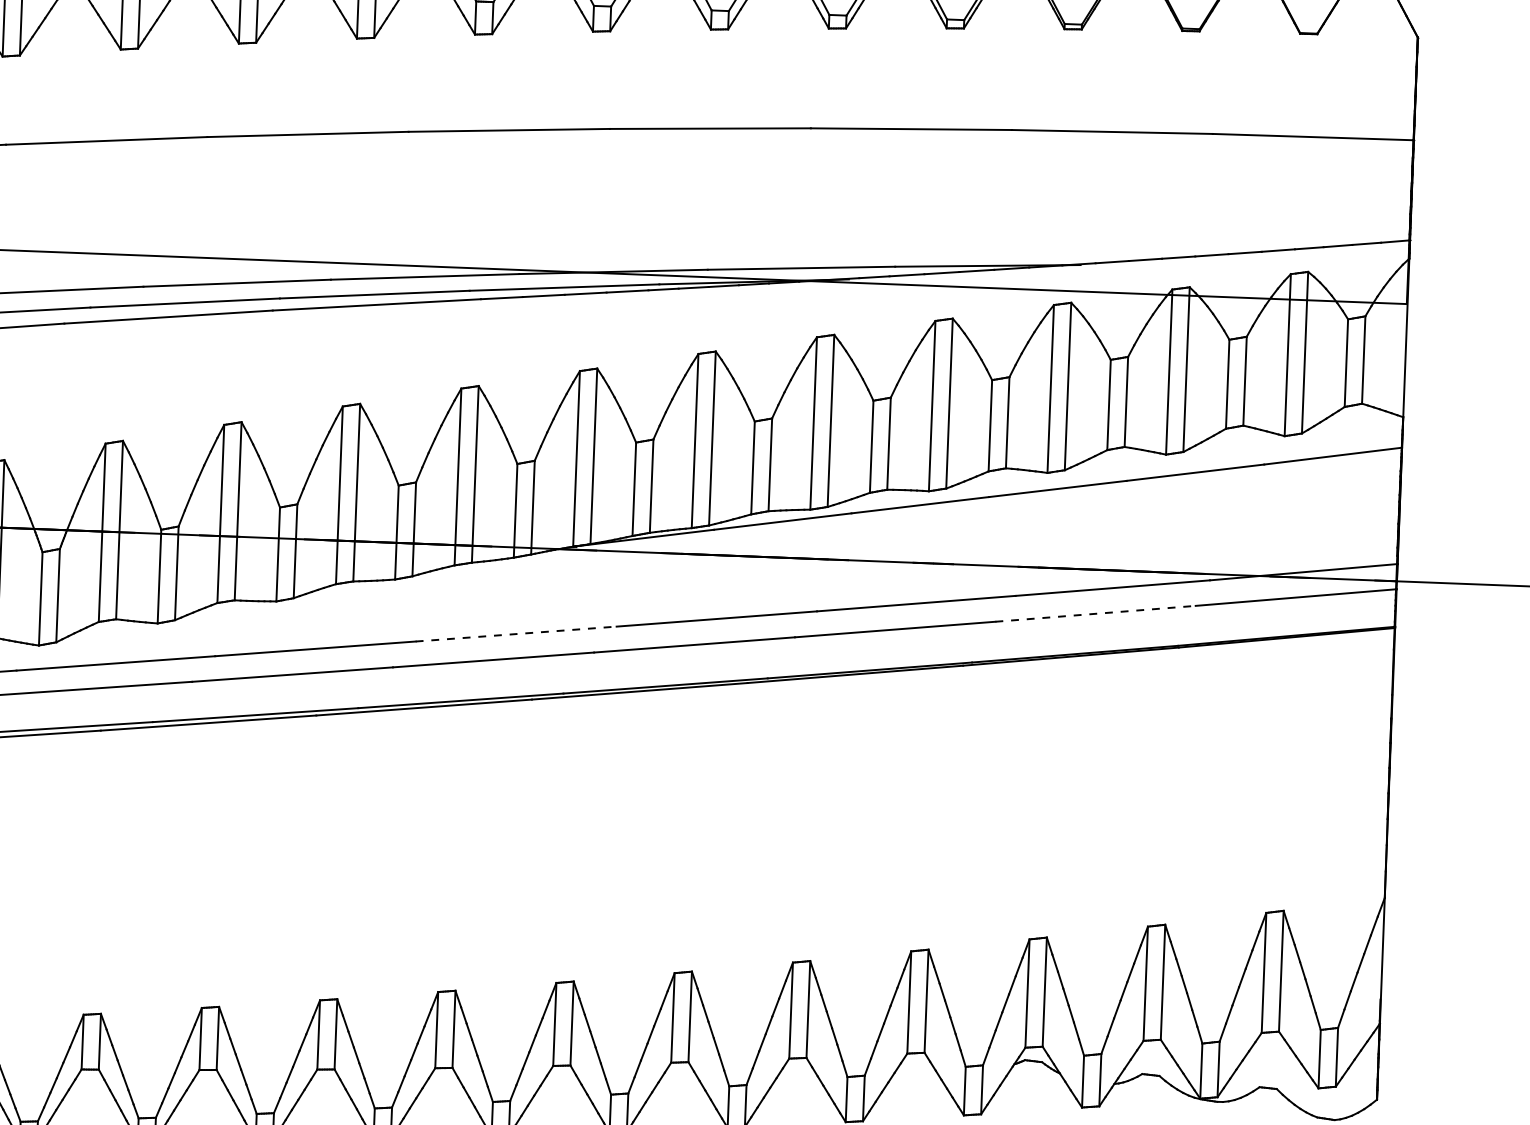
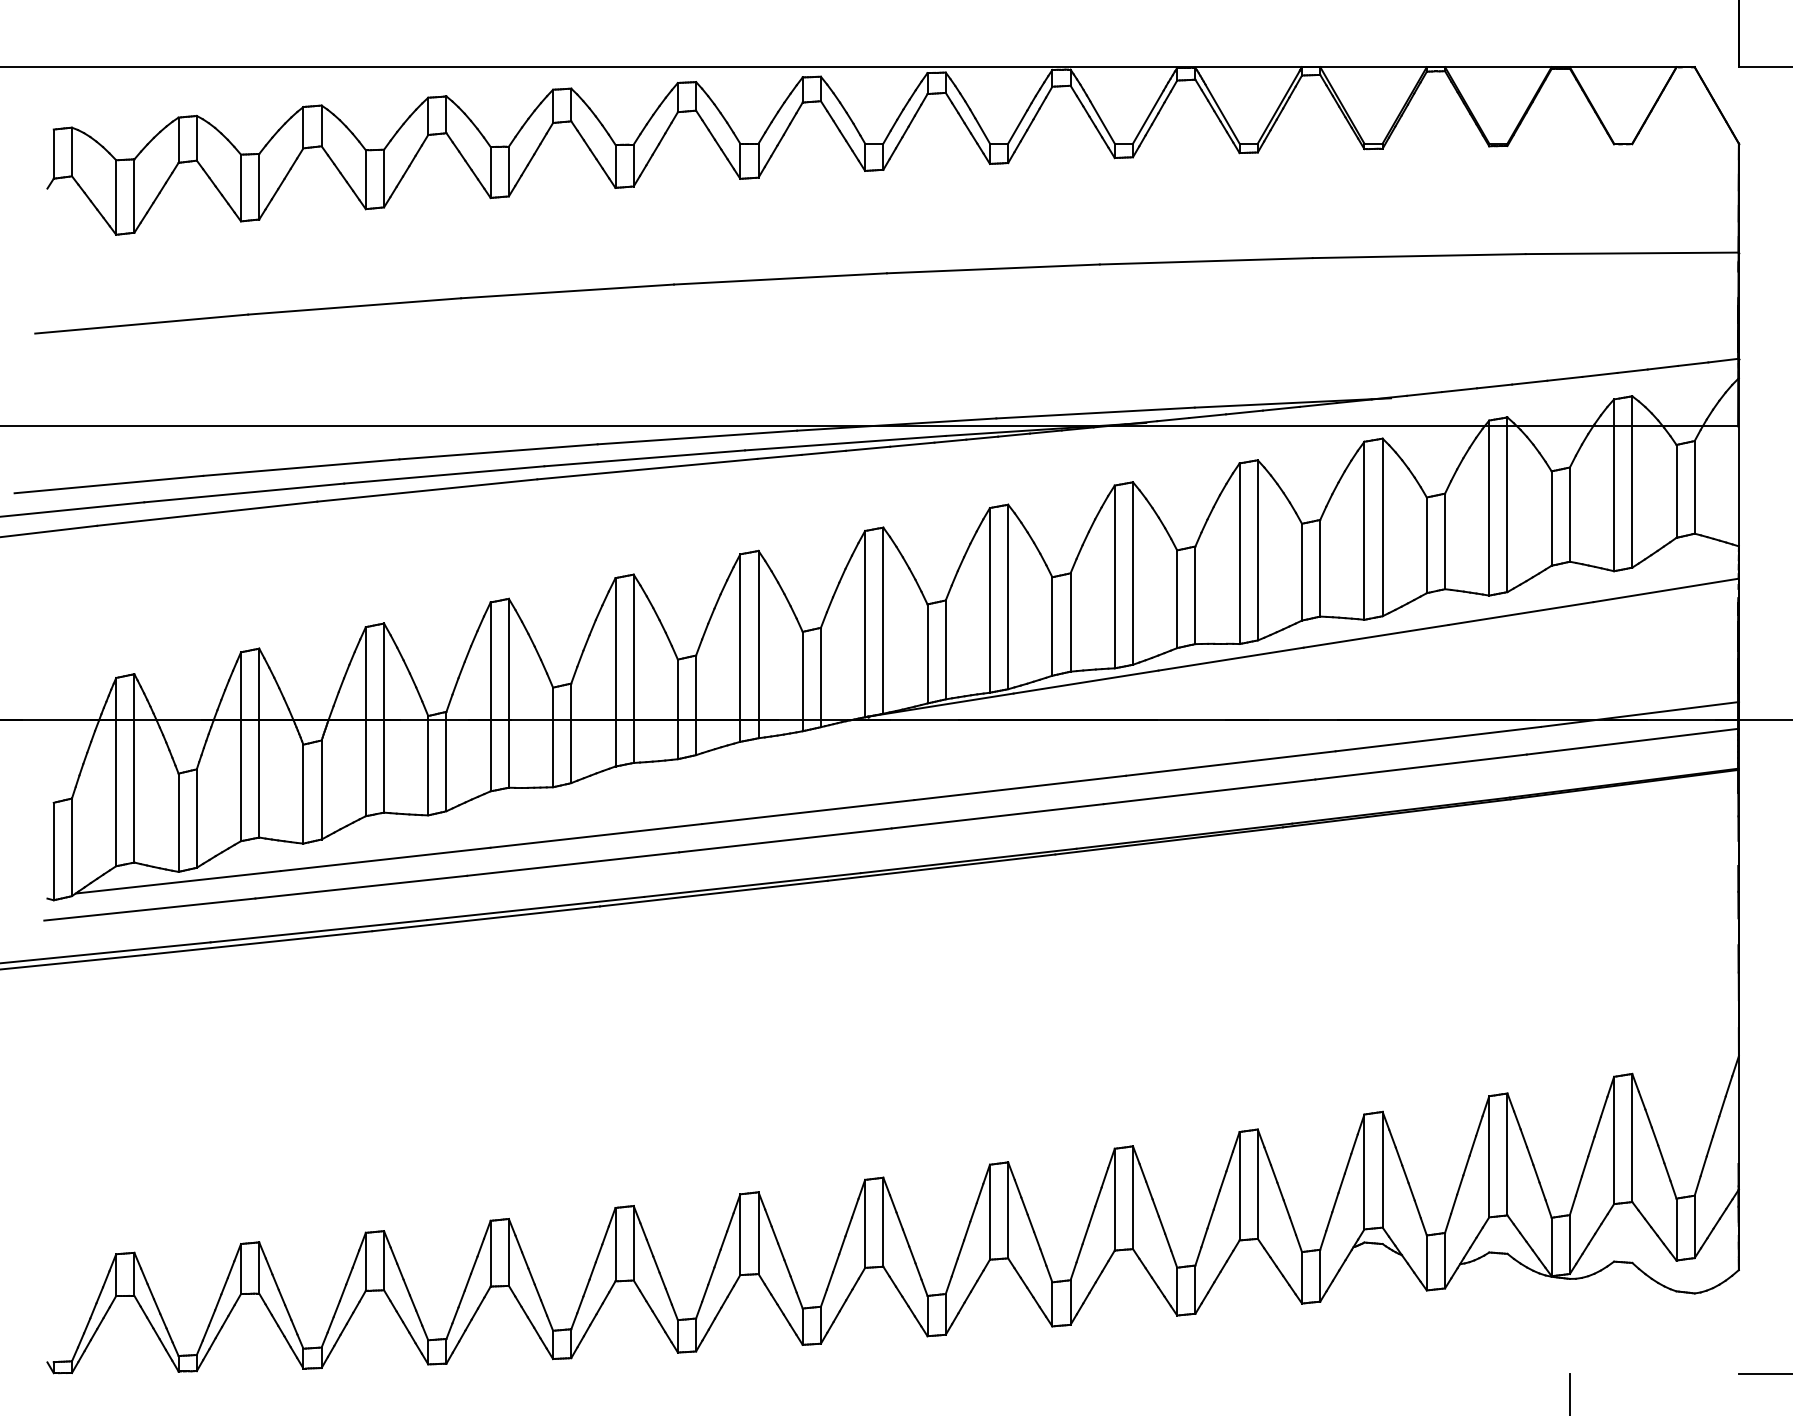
line: (1095, 613) -> (1421, 766), dashed -> solid
line: (516, 634) -> (808, 812), dashed -> solid

